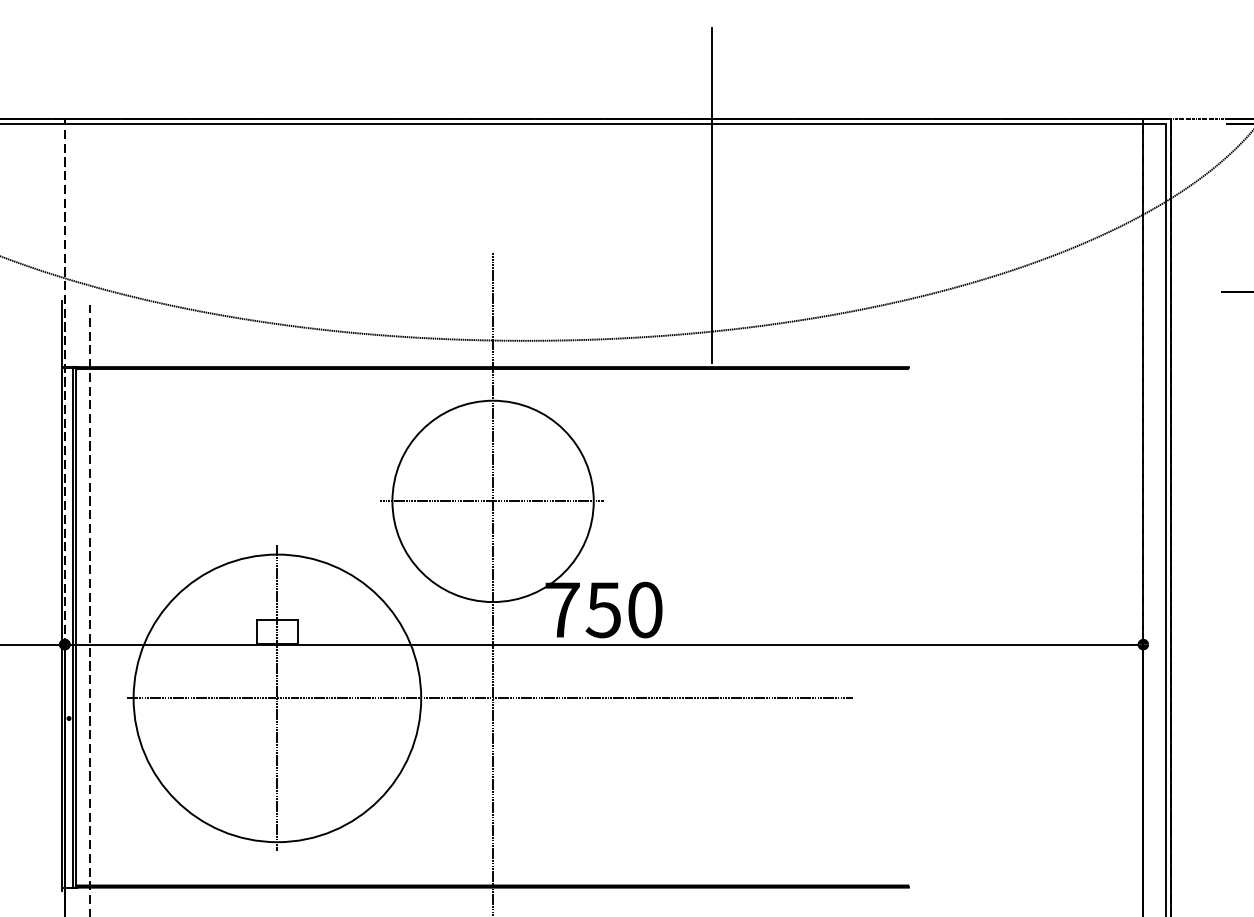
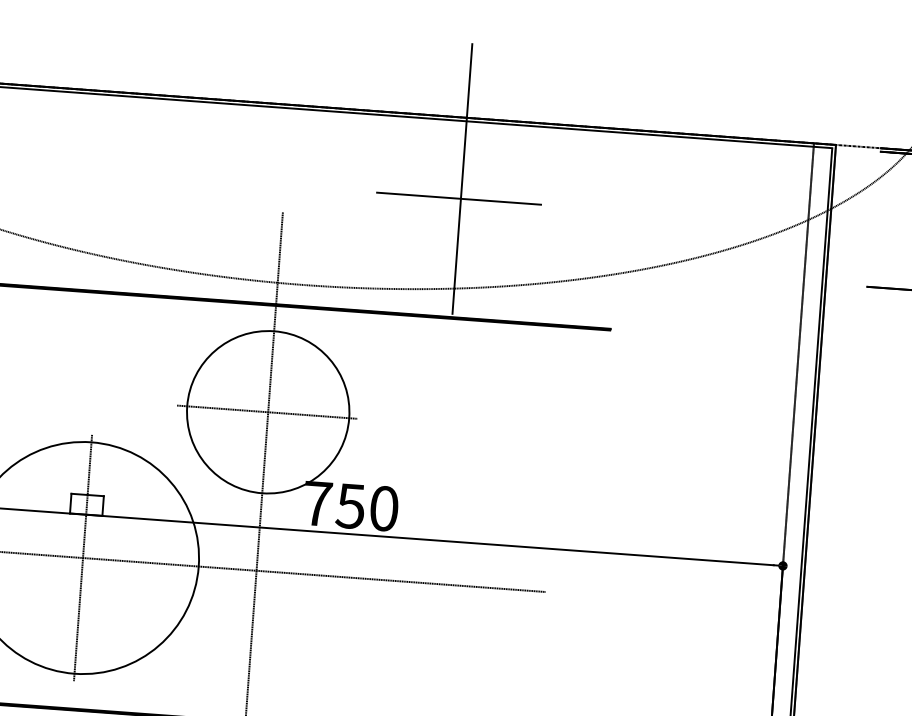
line: (709, 220) -> (458, 199), added

